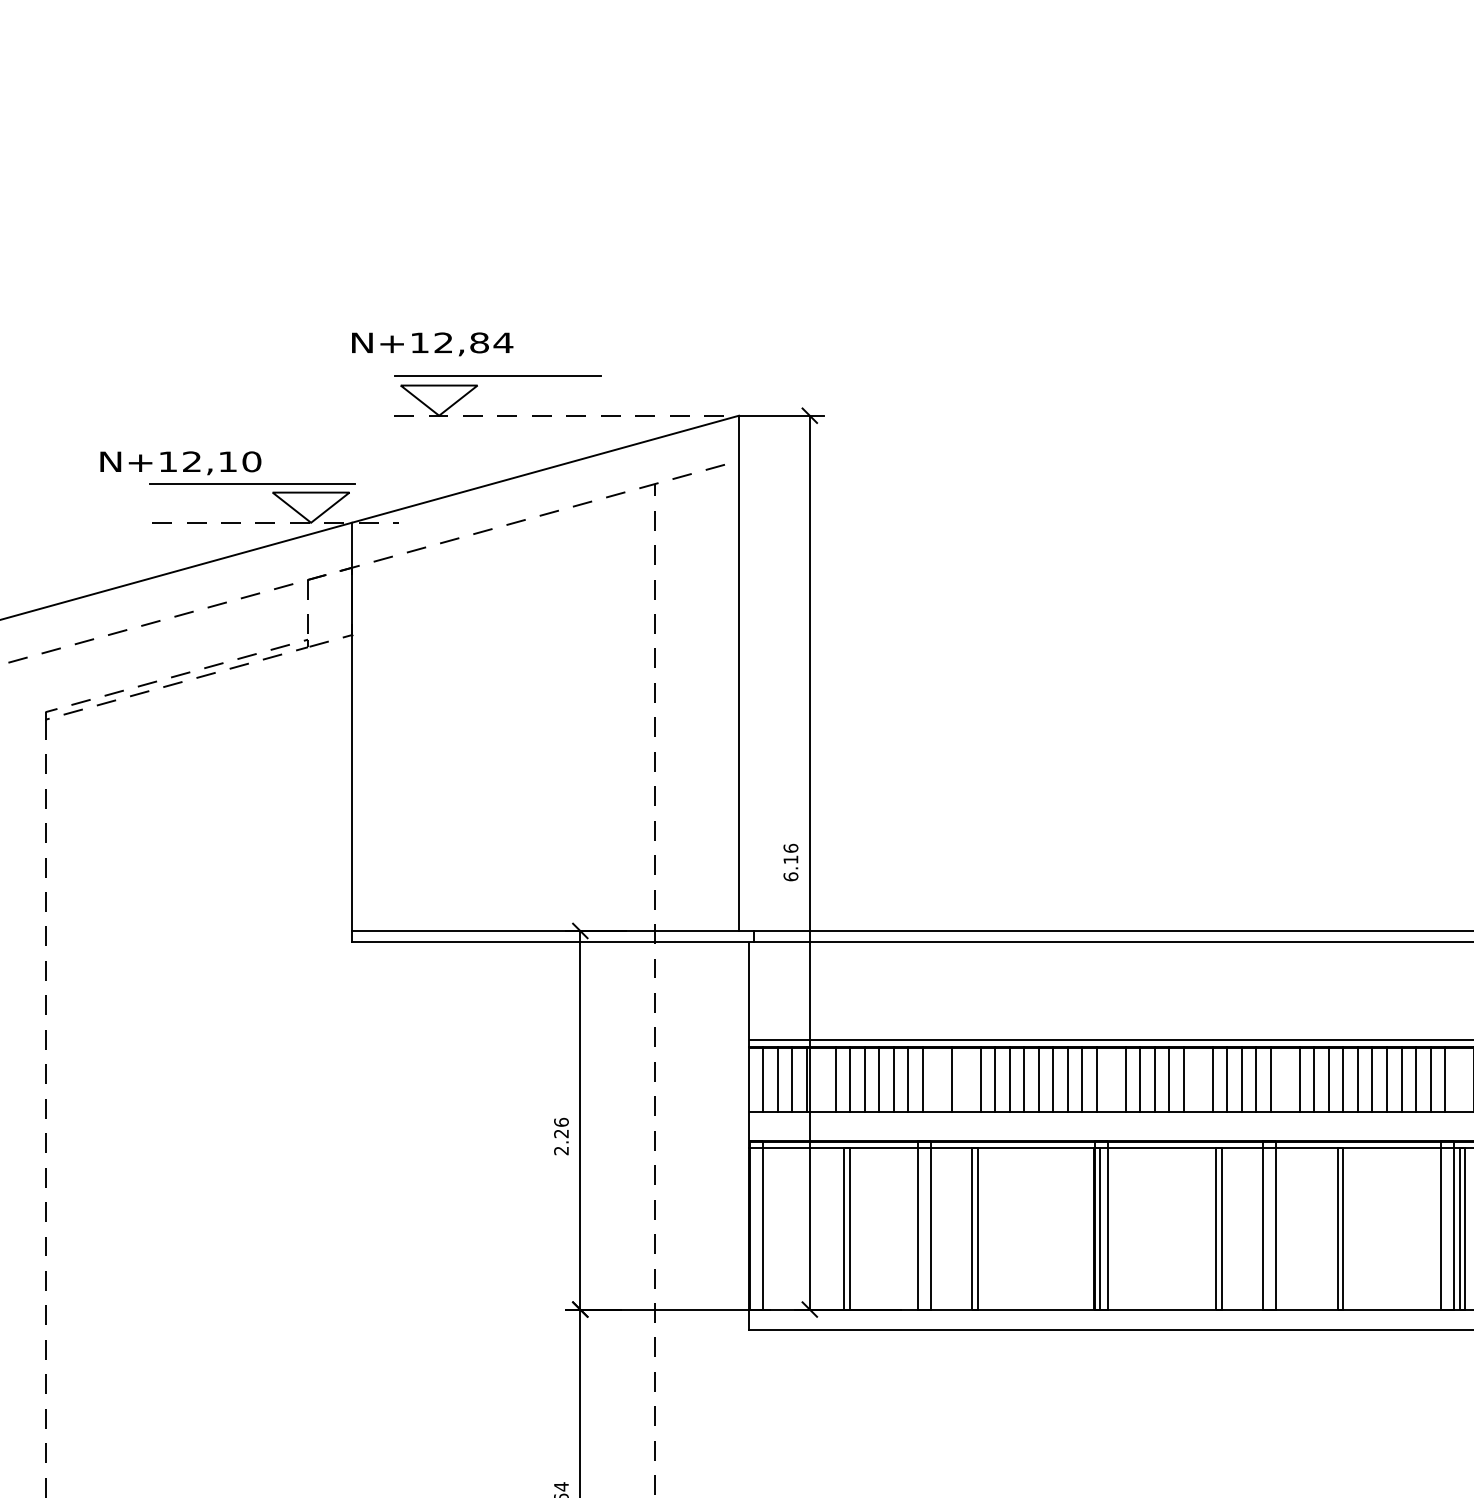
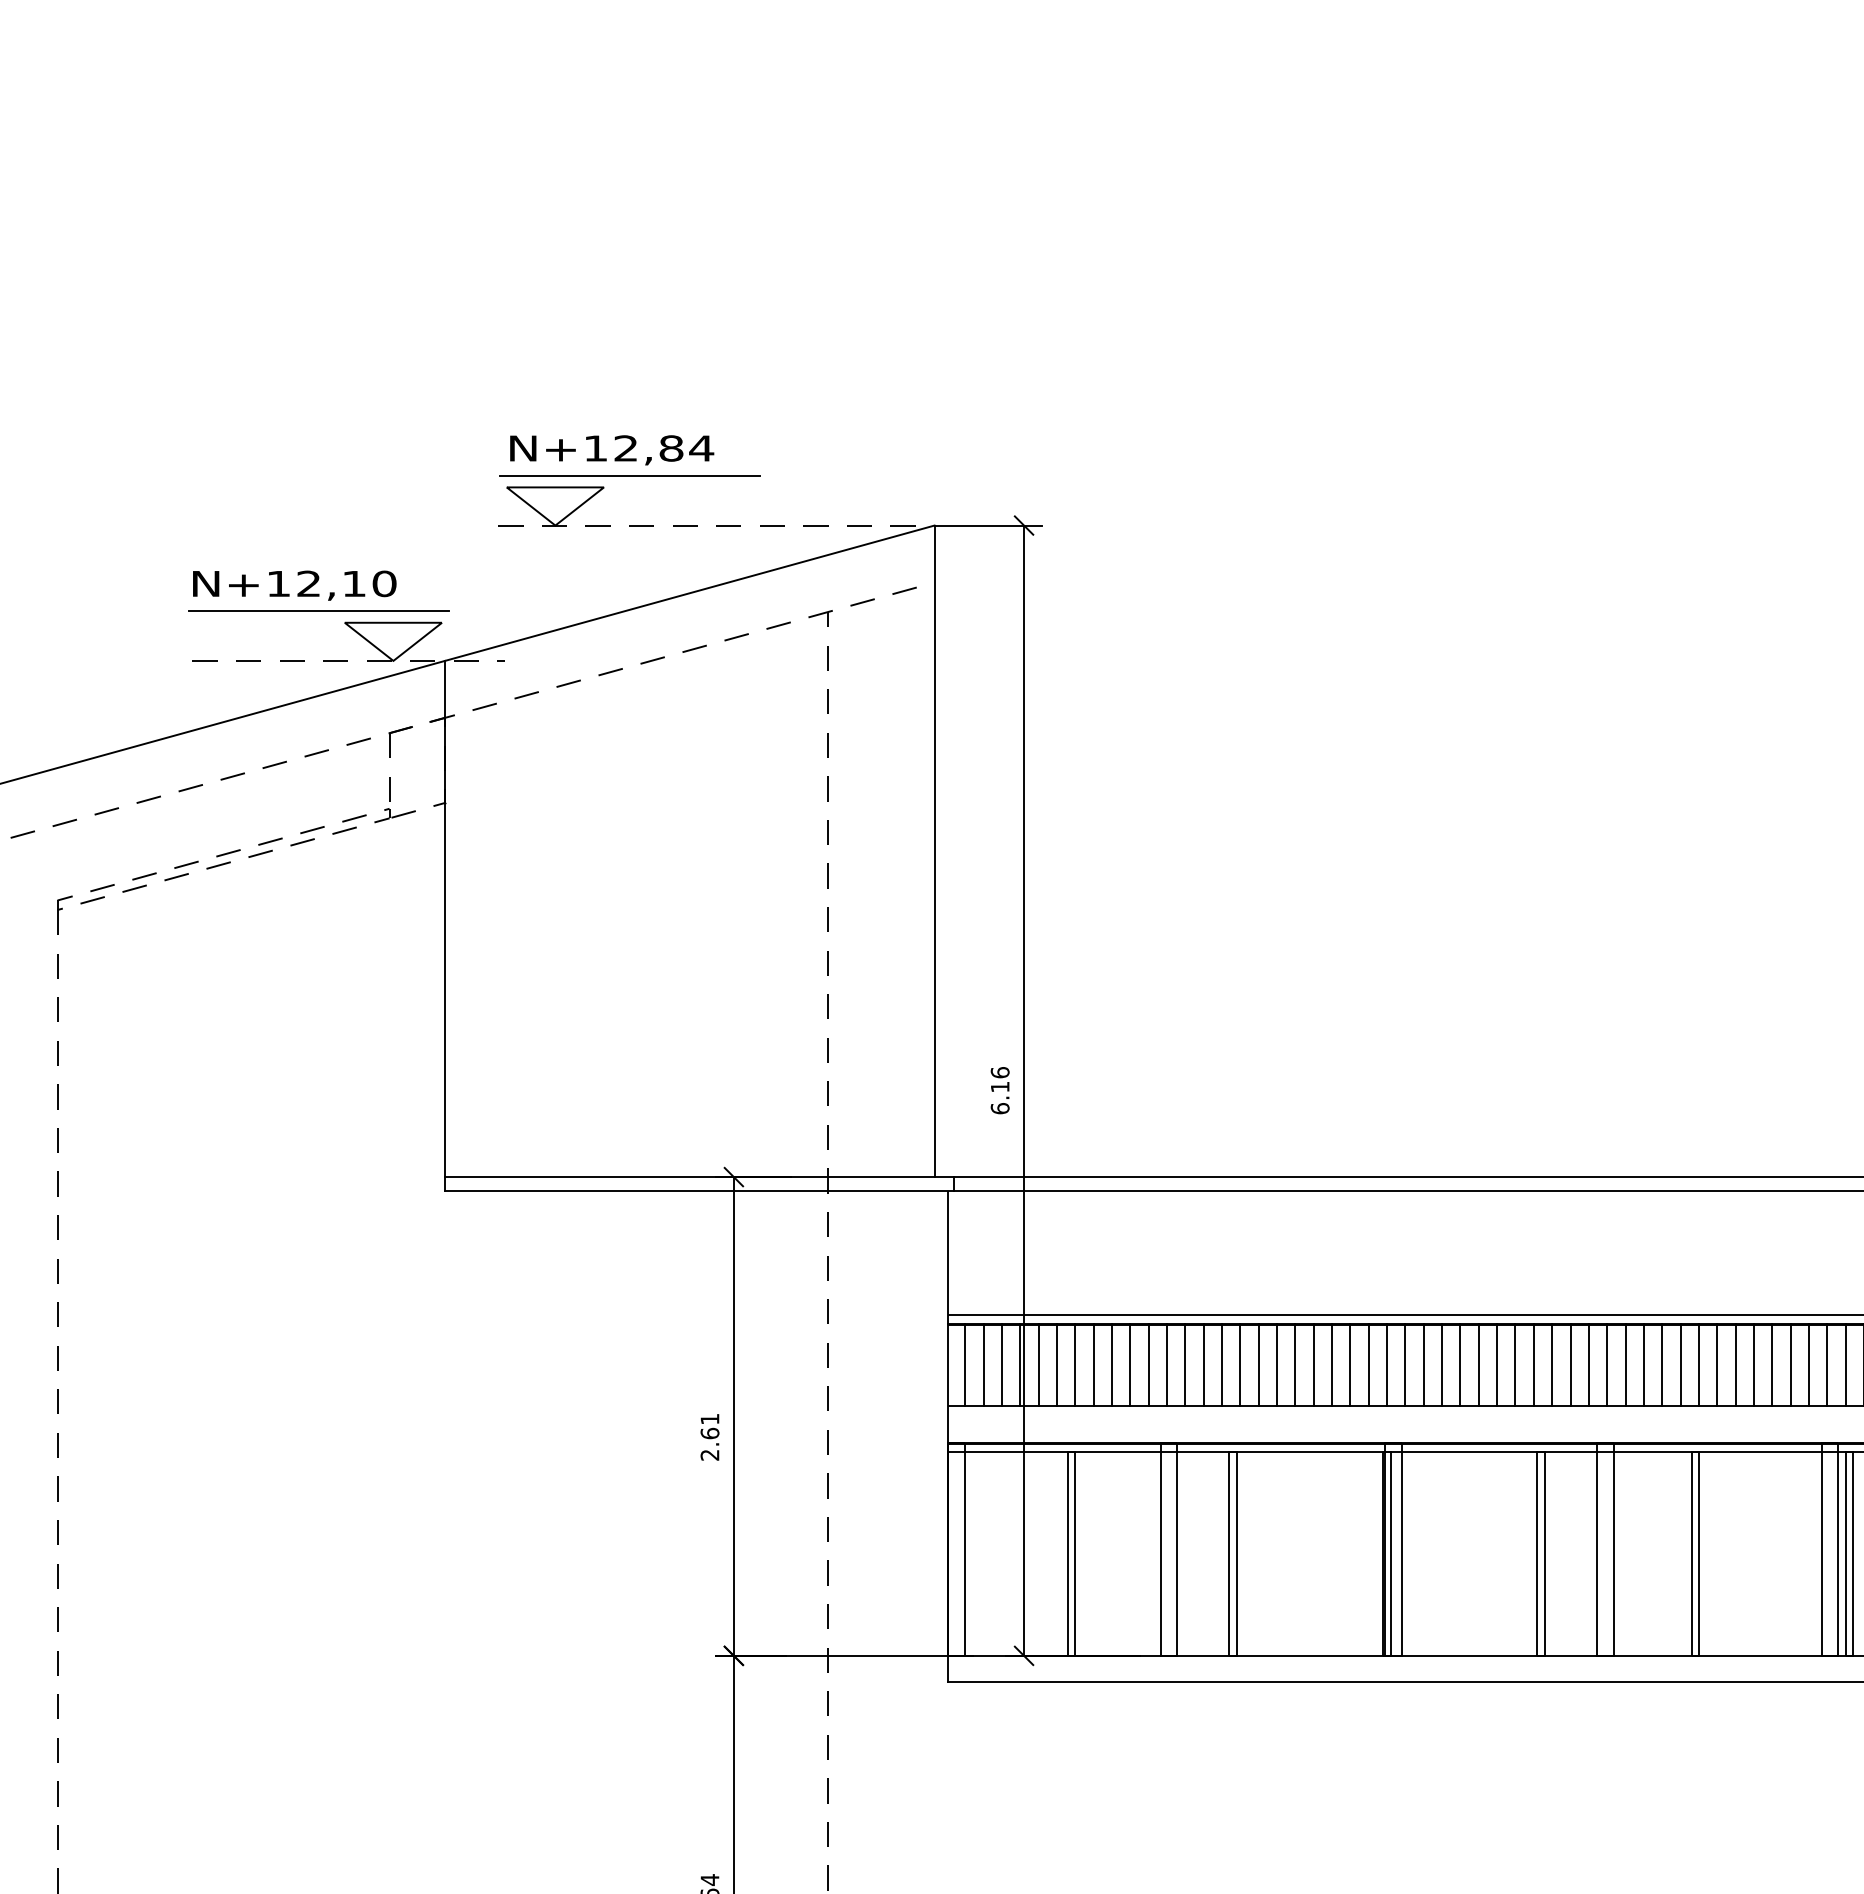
text: (432, 344) -> (612, 450), moved
text: (180, 463) -> (294, 585), moved
line: (821, 1079) -> (1038, 1364), added
line: (937, 1079) -> (1185, 1364), added
line: (965, 1079) -> (1221, 1364), added
line: (1111, 1079) -> (1405, 1364), added
line: (1198, 1079) -> (1515, 1364), added
line: (1285, 1079) -> (1625, 1364), added
line: (1459, 1079) -> (1845, 1364), added
text: (561, 1128) -> (709, 1426), 2.26 -> 2.61

